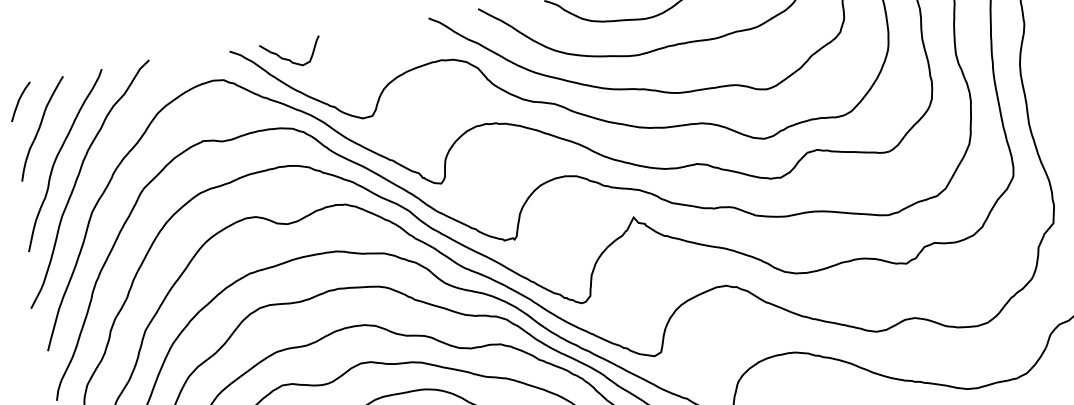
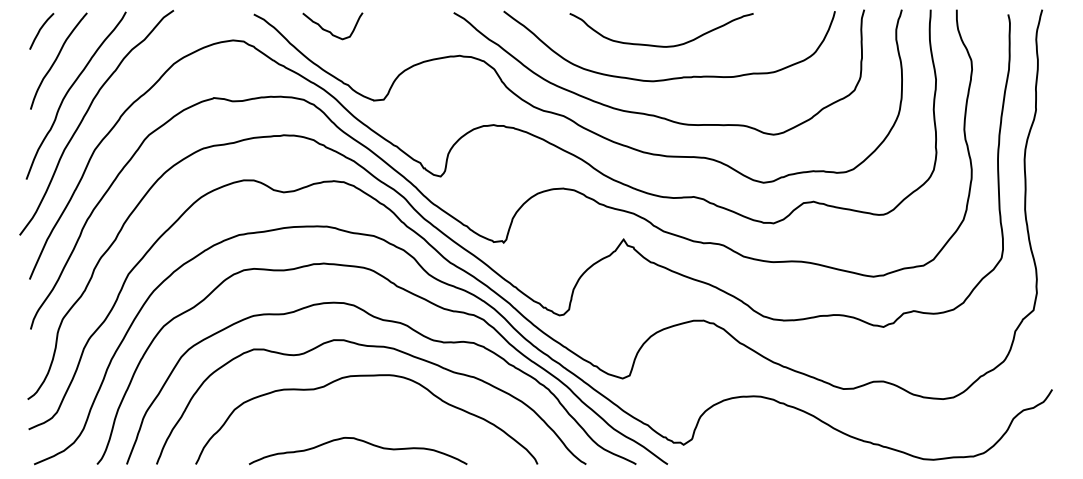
curve: (289, 59) -> (330, 31), moved

